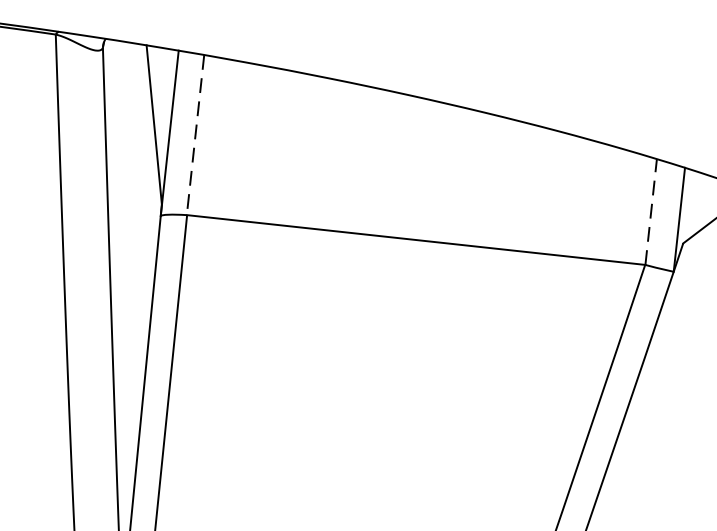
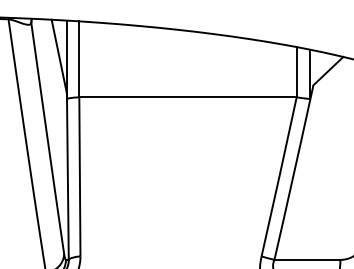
line: (196, 135) -> (79, 59), dashed -> solid
line: (650, 210) -> (296, 71), dashed -> solid

